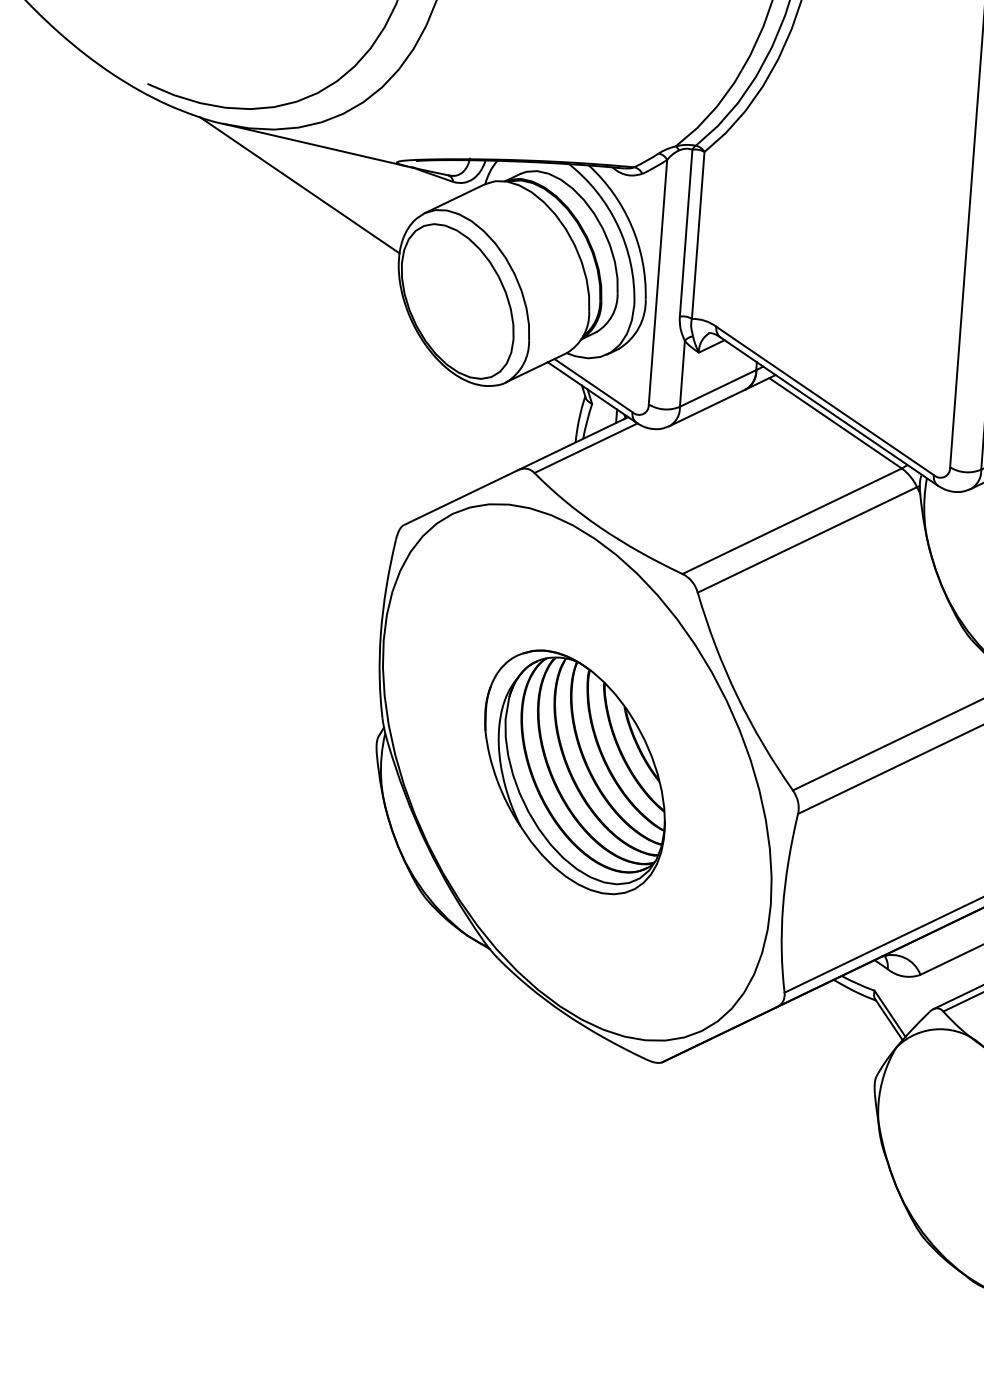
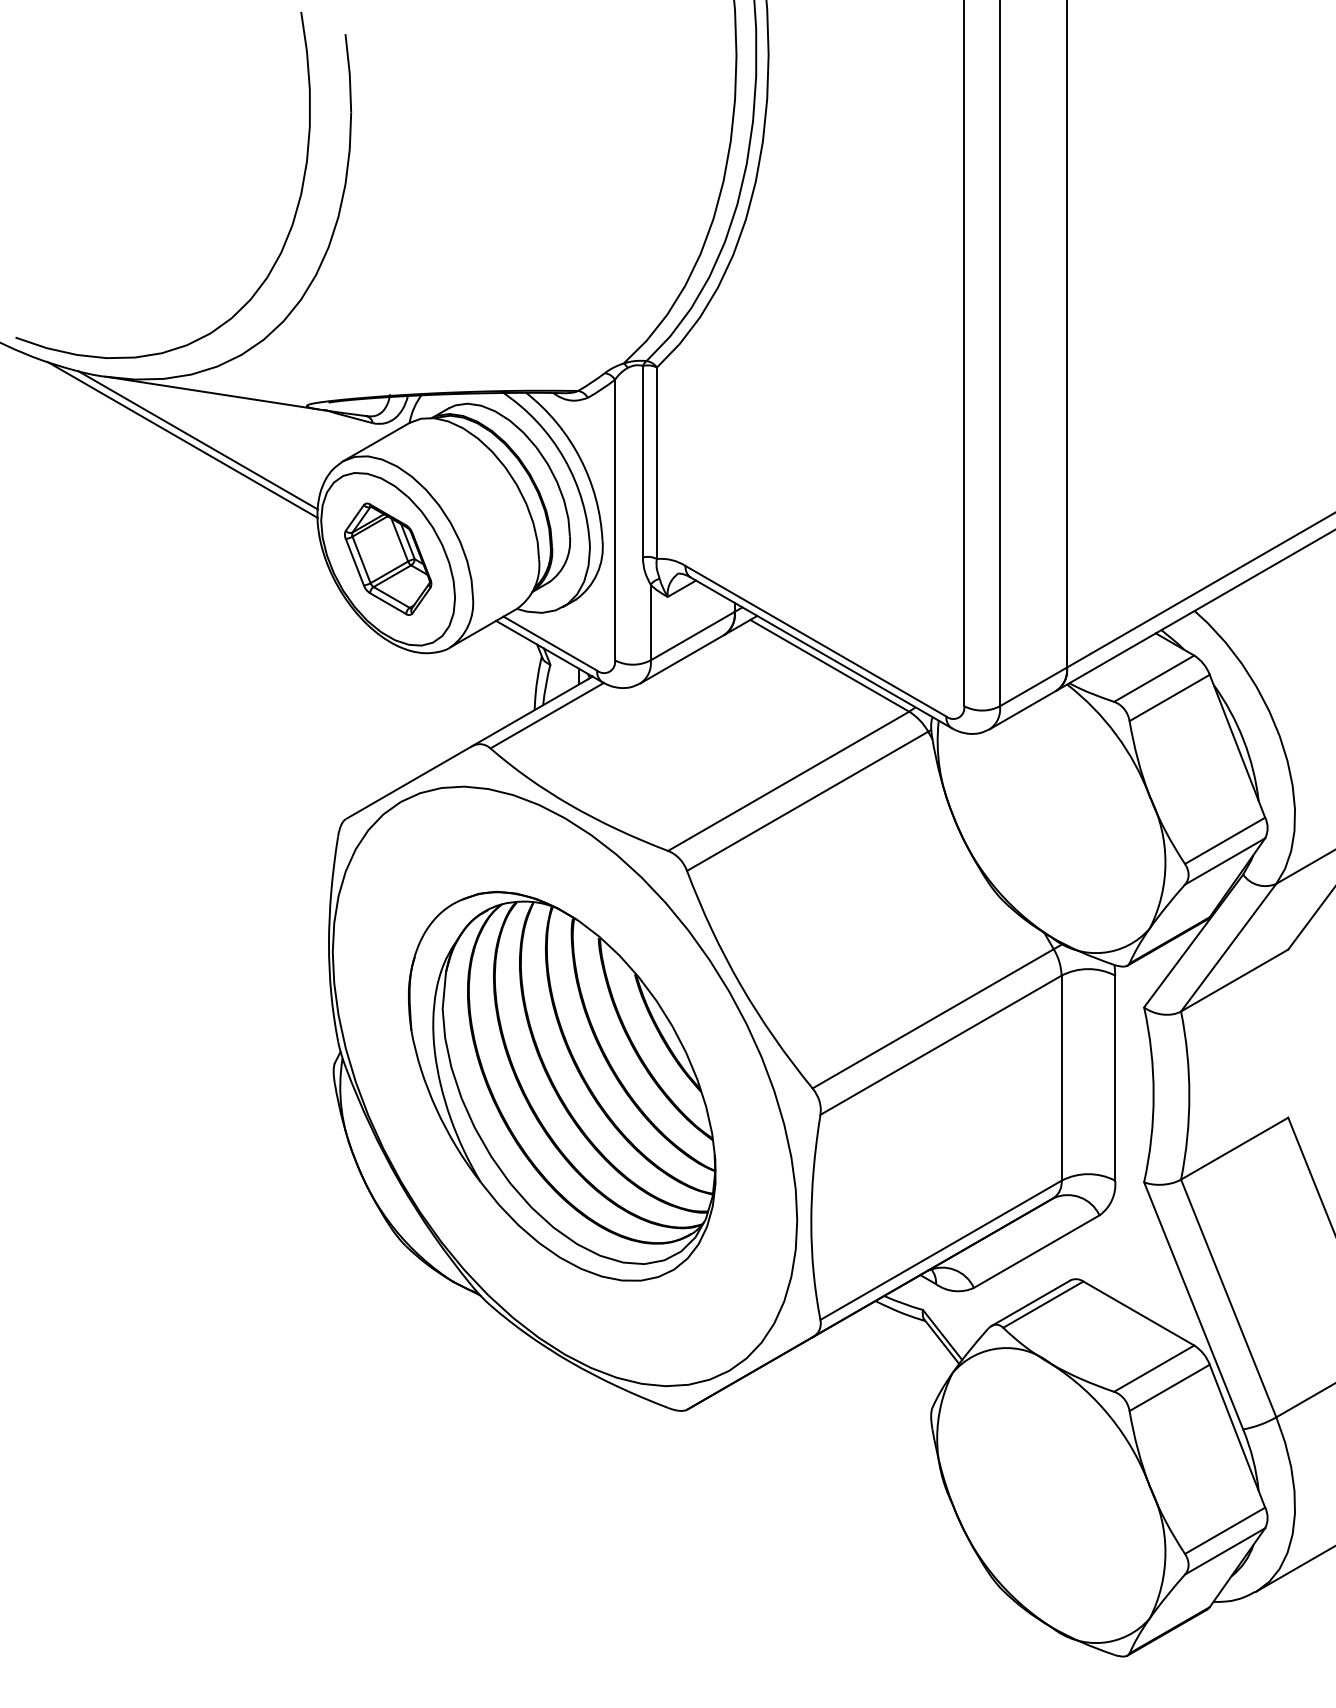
line: (286, 183) -> (182, 439), added
part: (458, 300) -> (388, 558), added
part: (575, 771) -> (562, 1085), size x1.43

